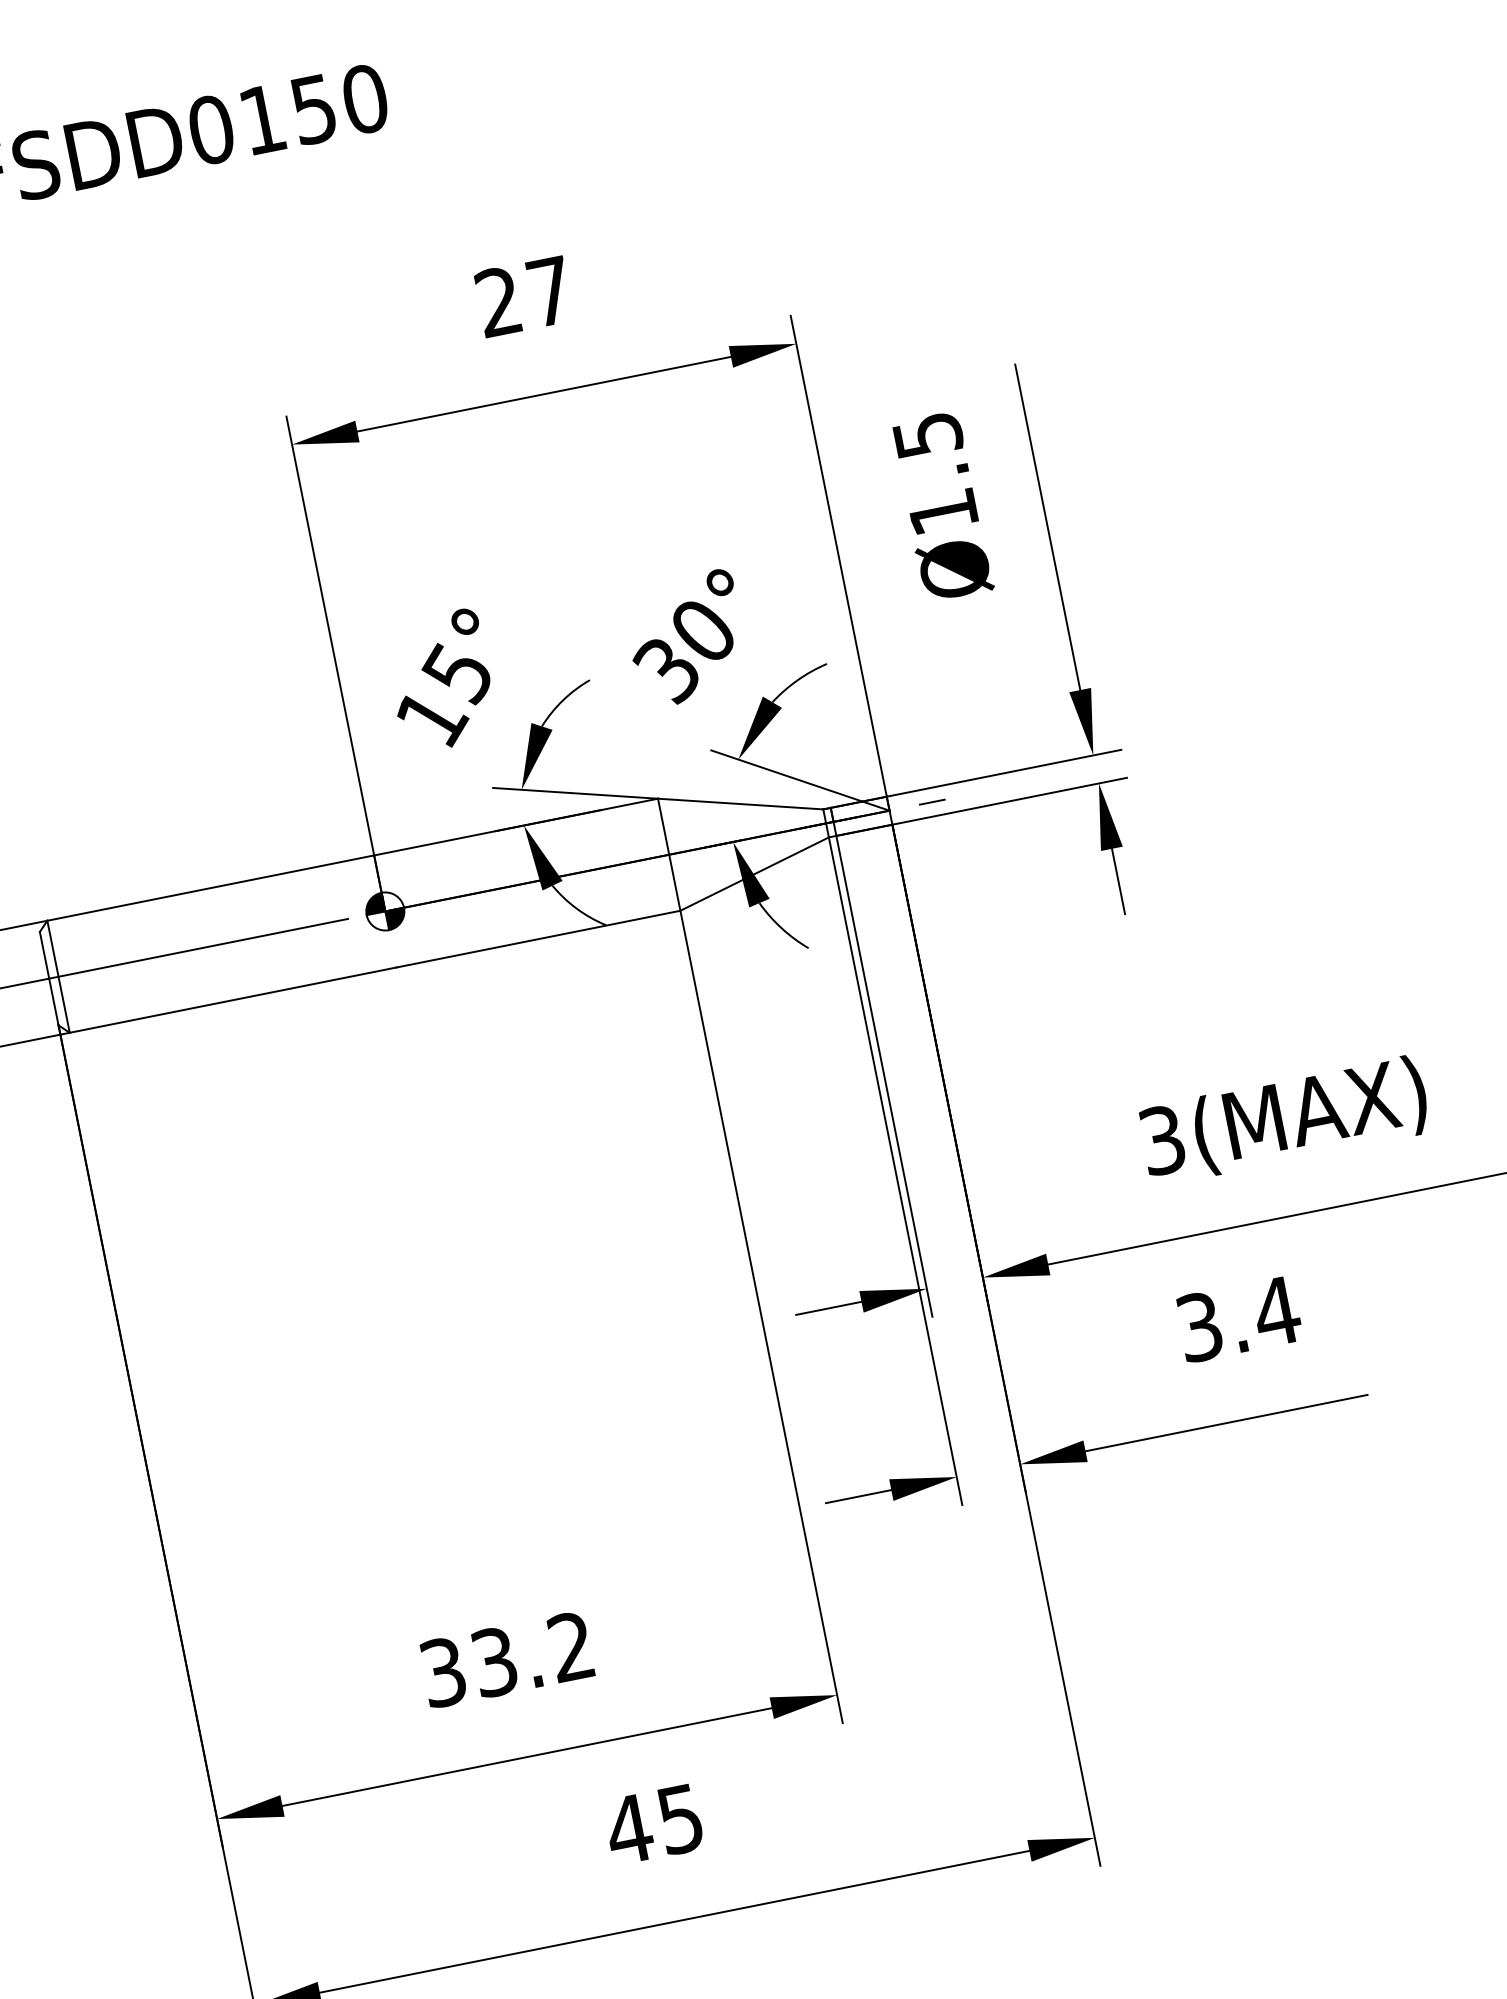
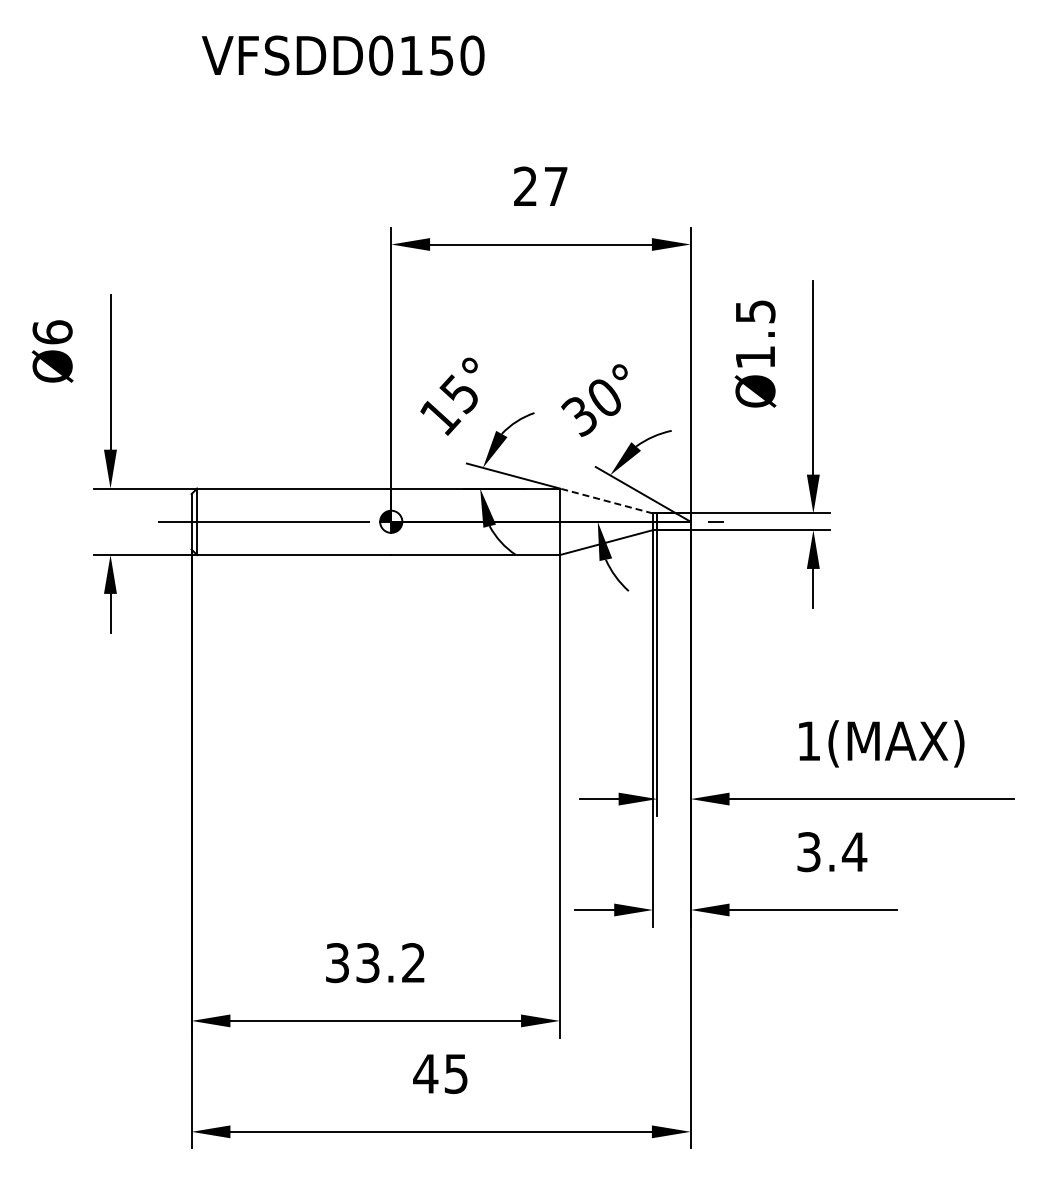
line: (738, 803) -> (605, 500), solid -> dashed
text: (1161, 1141) -> (808, 741), 3(MAX) -> 1(MAX)

